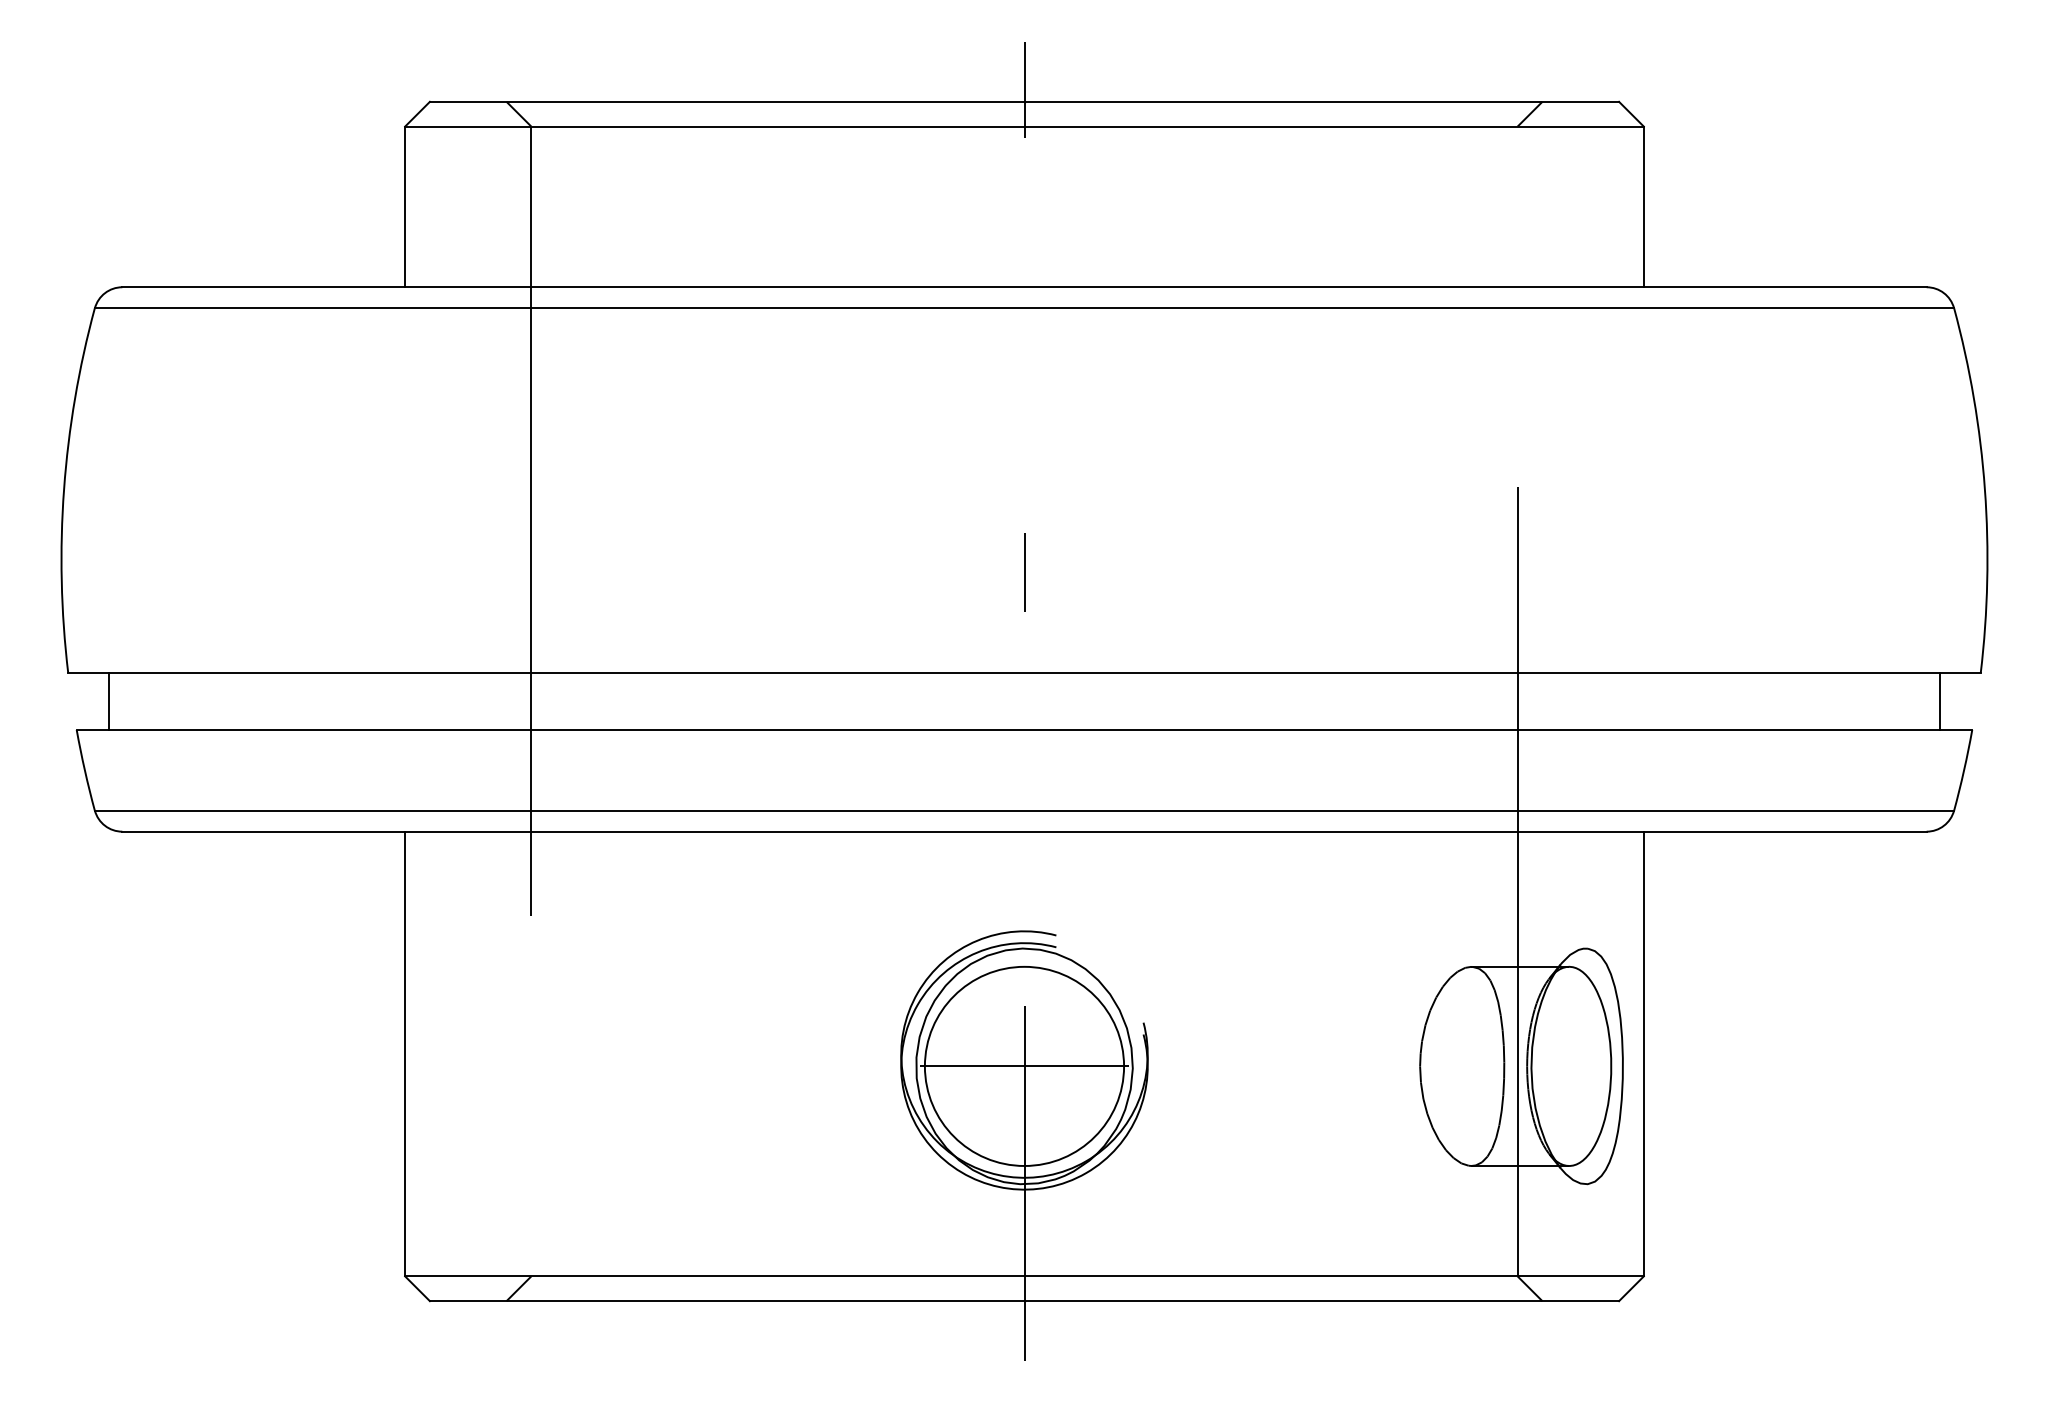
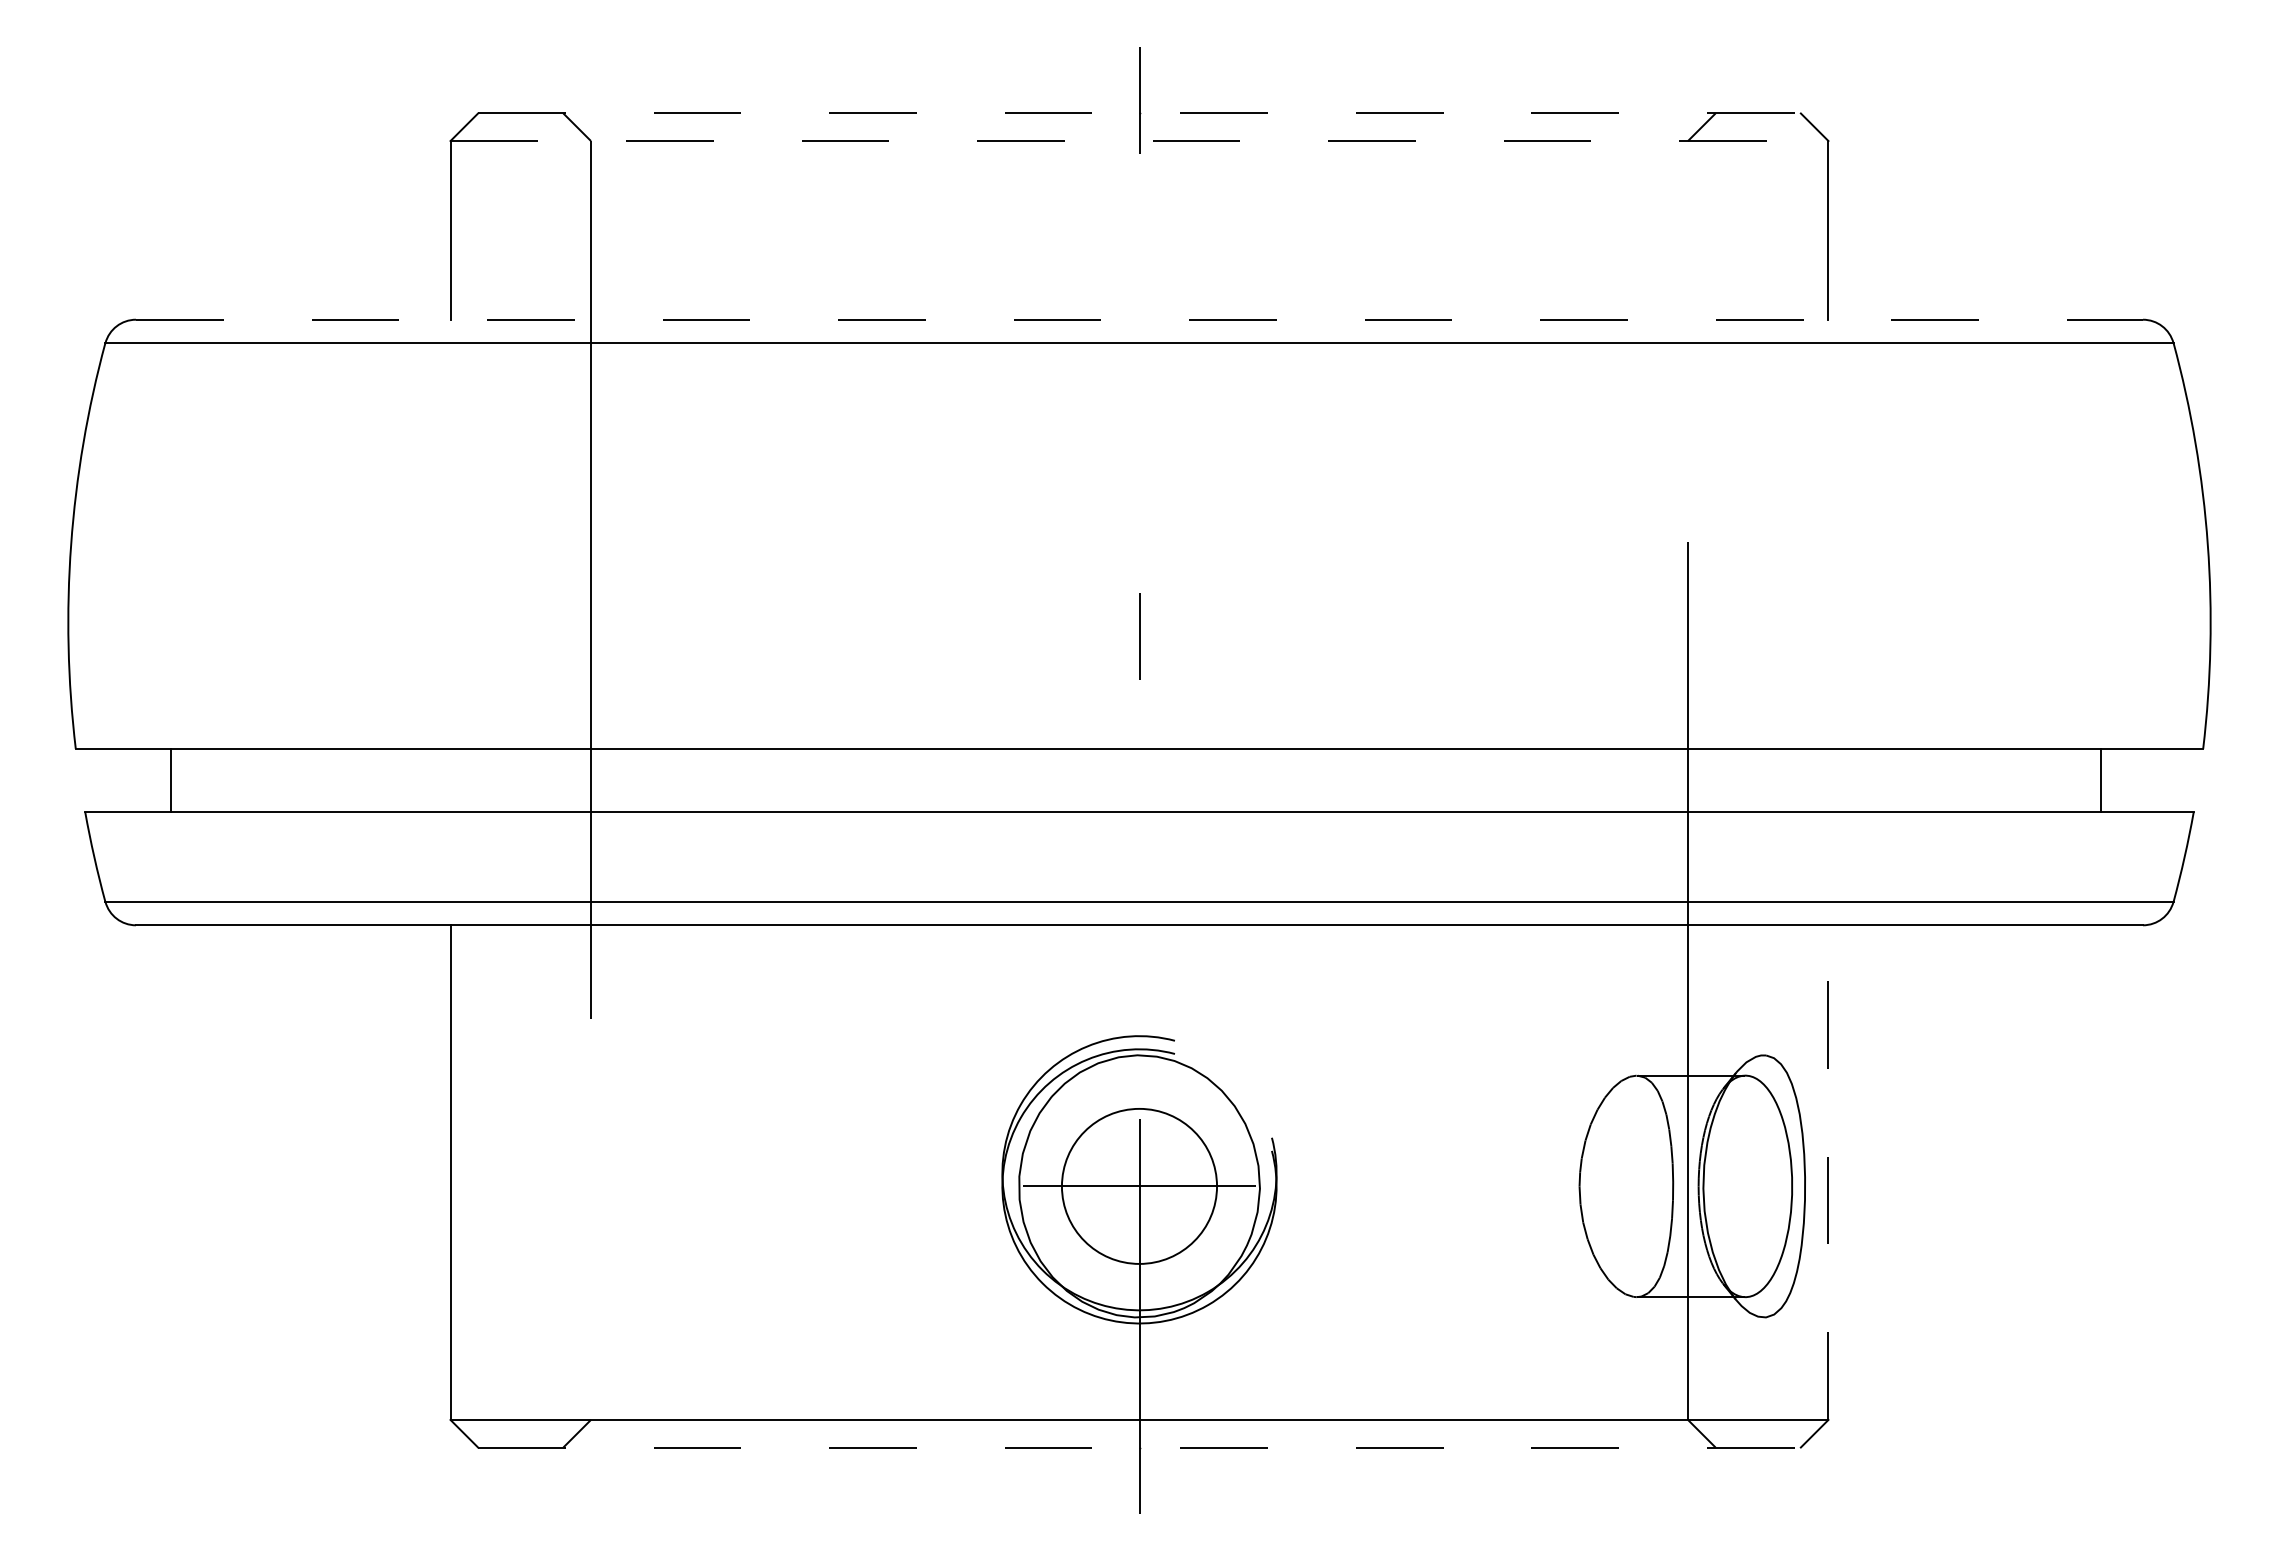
line: (1024, 101) -> (1139, 113), solid -> dashed
line: (1024, 127) -> (1139, 141), solid -> dashed
line: (1024, 287) -> (1139, 319), solid -> dashed
line: (109, 701) -> (171, 780), moved
line: (1939, 701) -> (2100, 780), moved
line: (1643, 1053) -> (1828, 1172), solid -> dashed
circle: (1024, 1066) -> (1139, 1186), size x0.7
line: (1024, 1301) -> (1139, 1447), solid -> dashed

